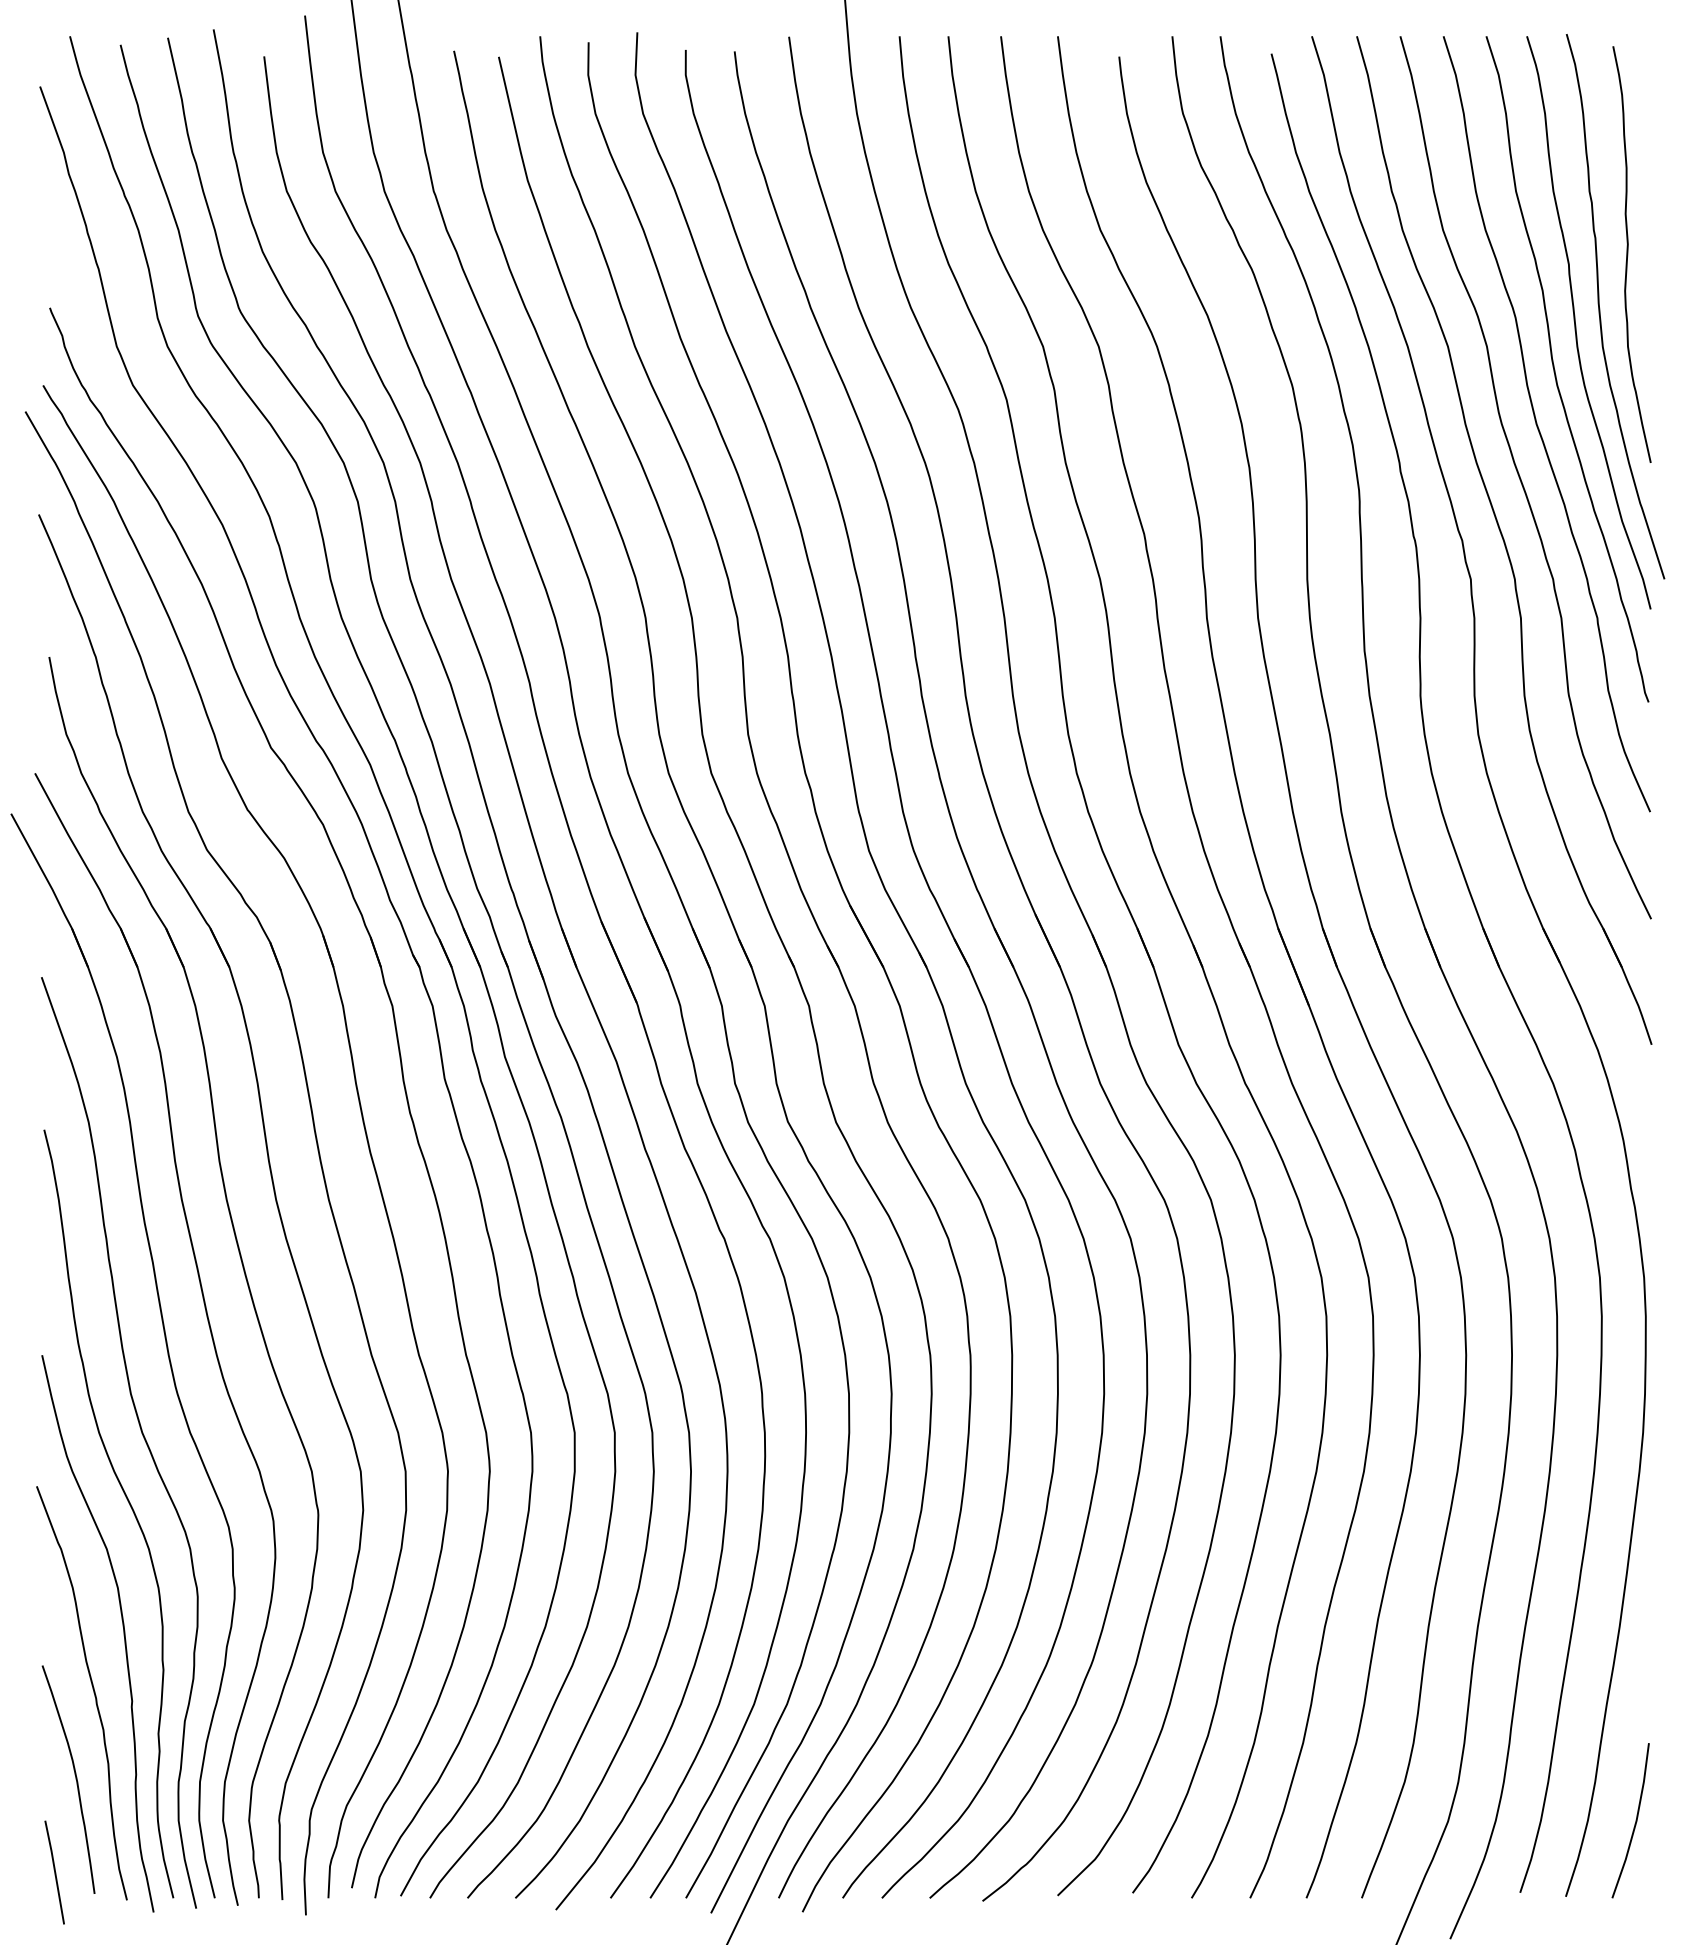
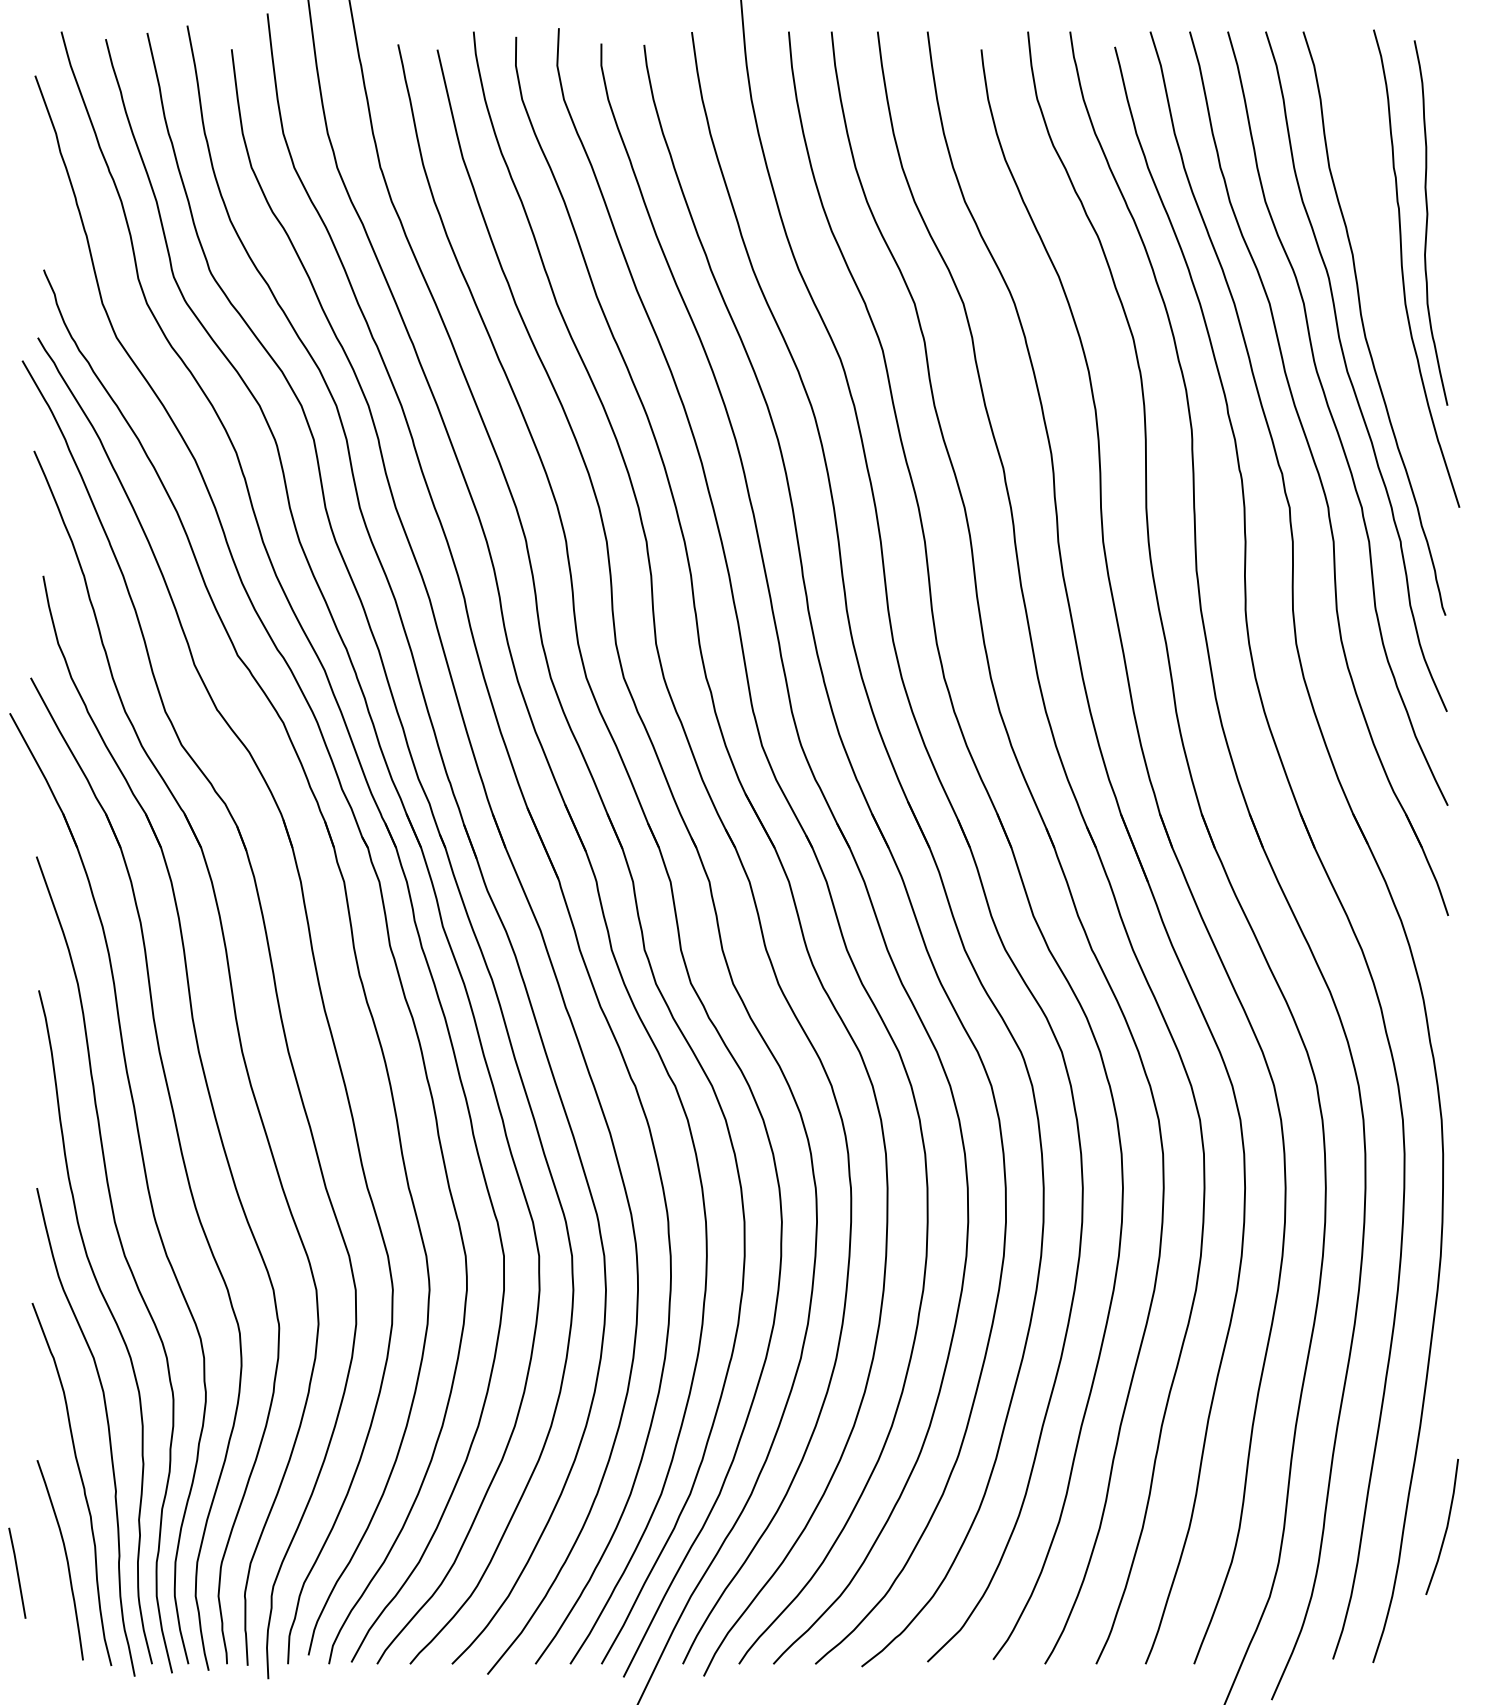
curve: (1576, 325) -> (1382, 285), removed
line: (1635, 1820) -> (1446, 1526), moved
line: (54, 1872) -> (17, 1573), moved

